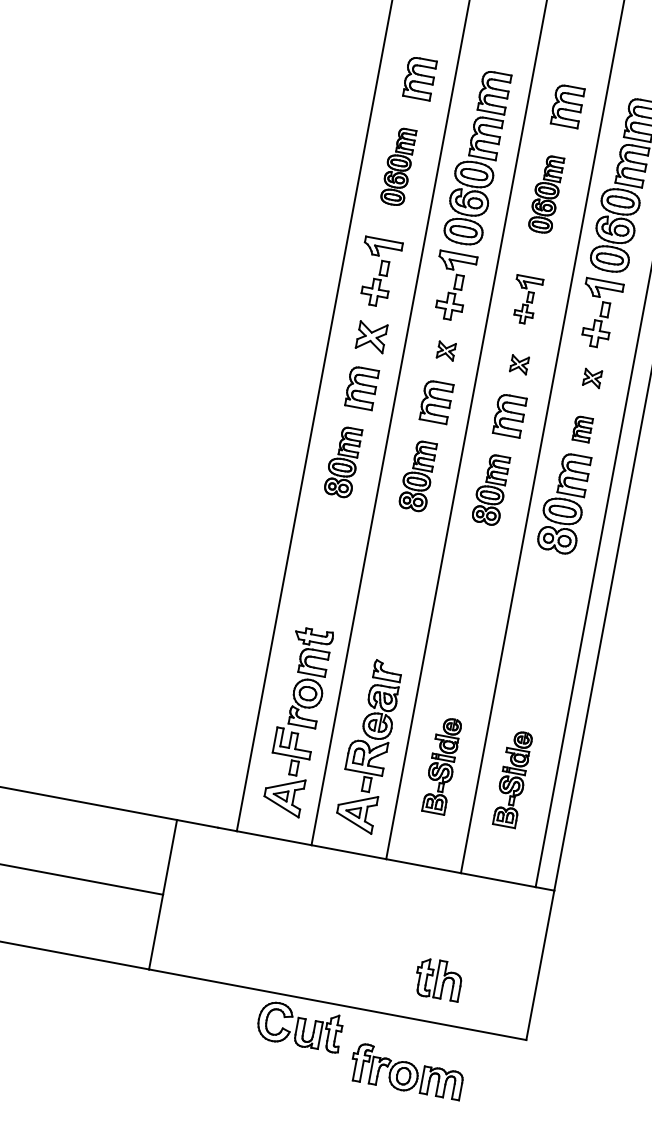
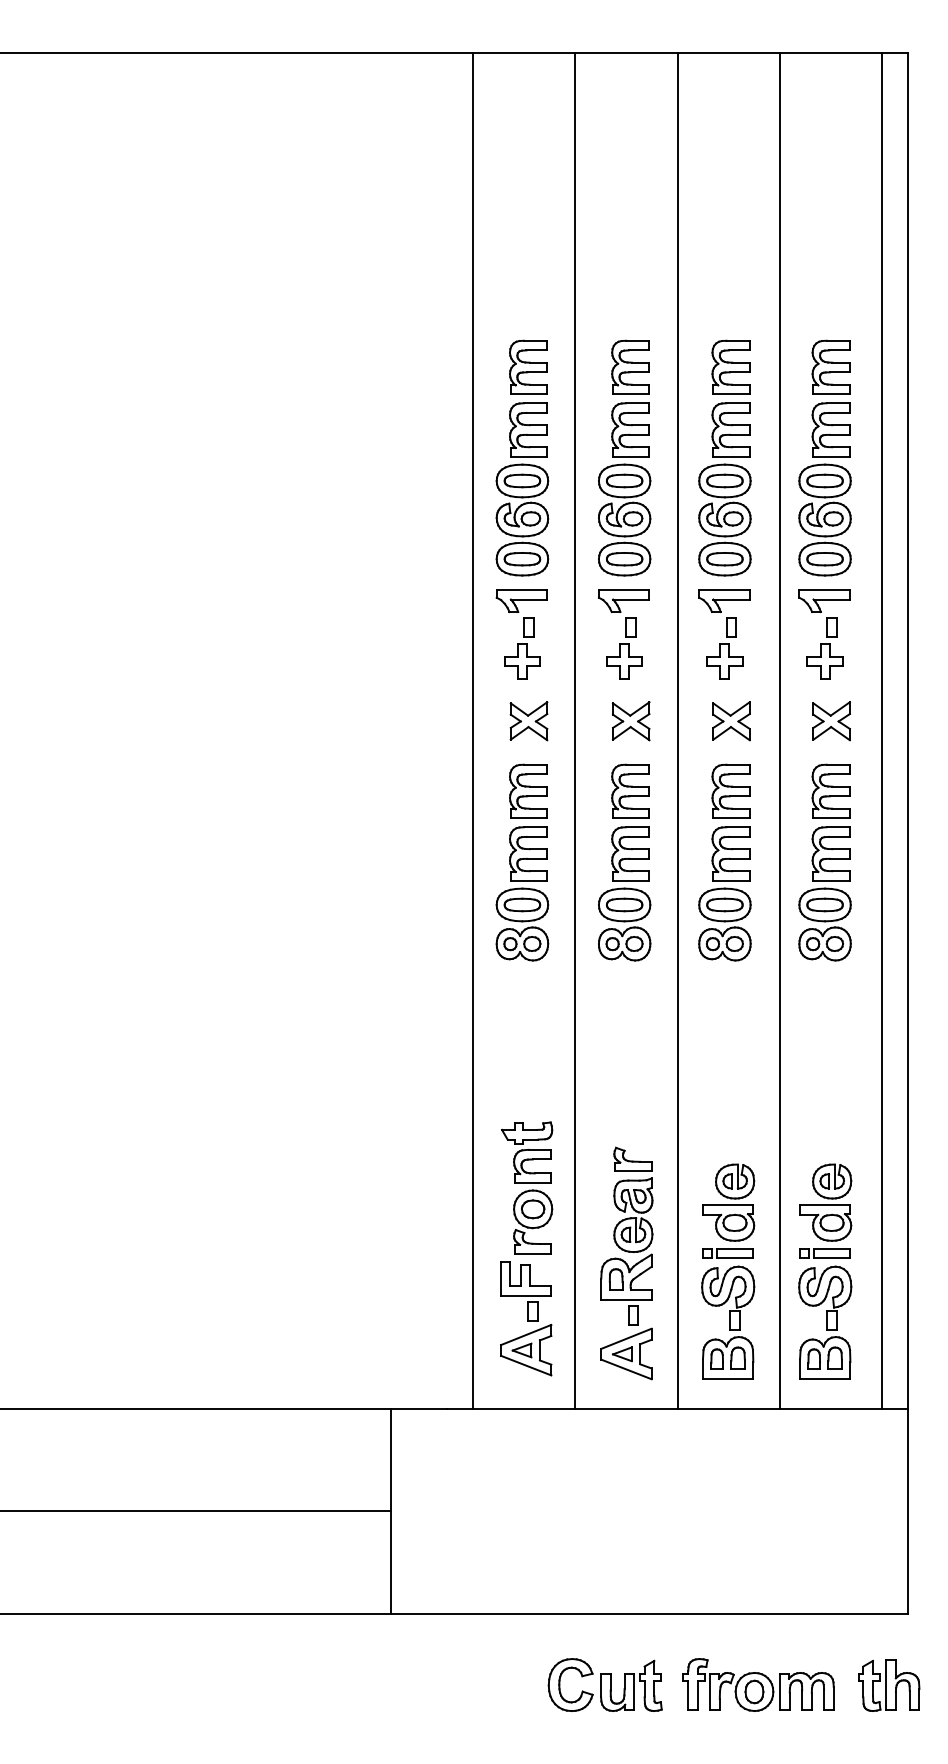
part: (398, 166) -> (522, 489), size x1.67
part: (546, 194) -> (724, 489), size x1.67
part: (526, 300) -> (724, 634), size x1.43
part: (446, 351) -> (631, 721), size x1.67
part: (519, 364) -> (731, 721), size x1.67
part: (592, 378) -> (831, 721), size x1.67
part: (582, 428) -> (830, 790), size x1.67
part: (343, 461) -> (522, 893), size x1.43
part: (417, 475) -> (624, 893), size x1.43
part: (490, 489) -> (724, 893), size x1.43
part: (442, 765) -> (728, 1271), size x1.67
part: (512, 778) -> (825, 1271), size x1.67
part: (439, 979) -> (889, 1685), moved
part: (299, 1026) -> (604, 1684), moved

